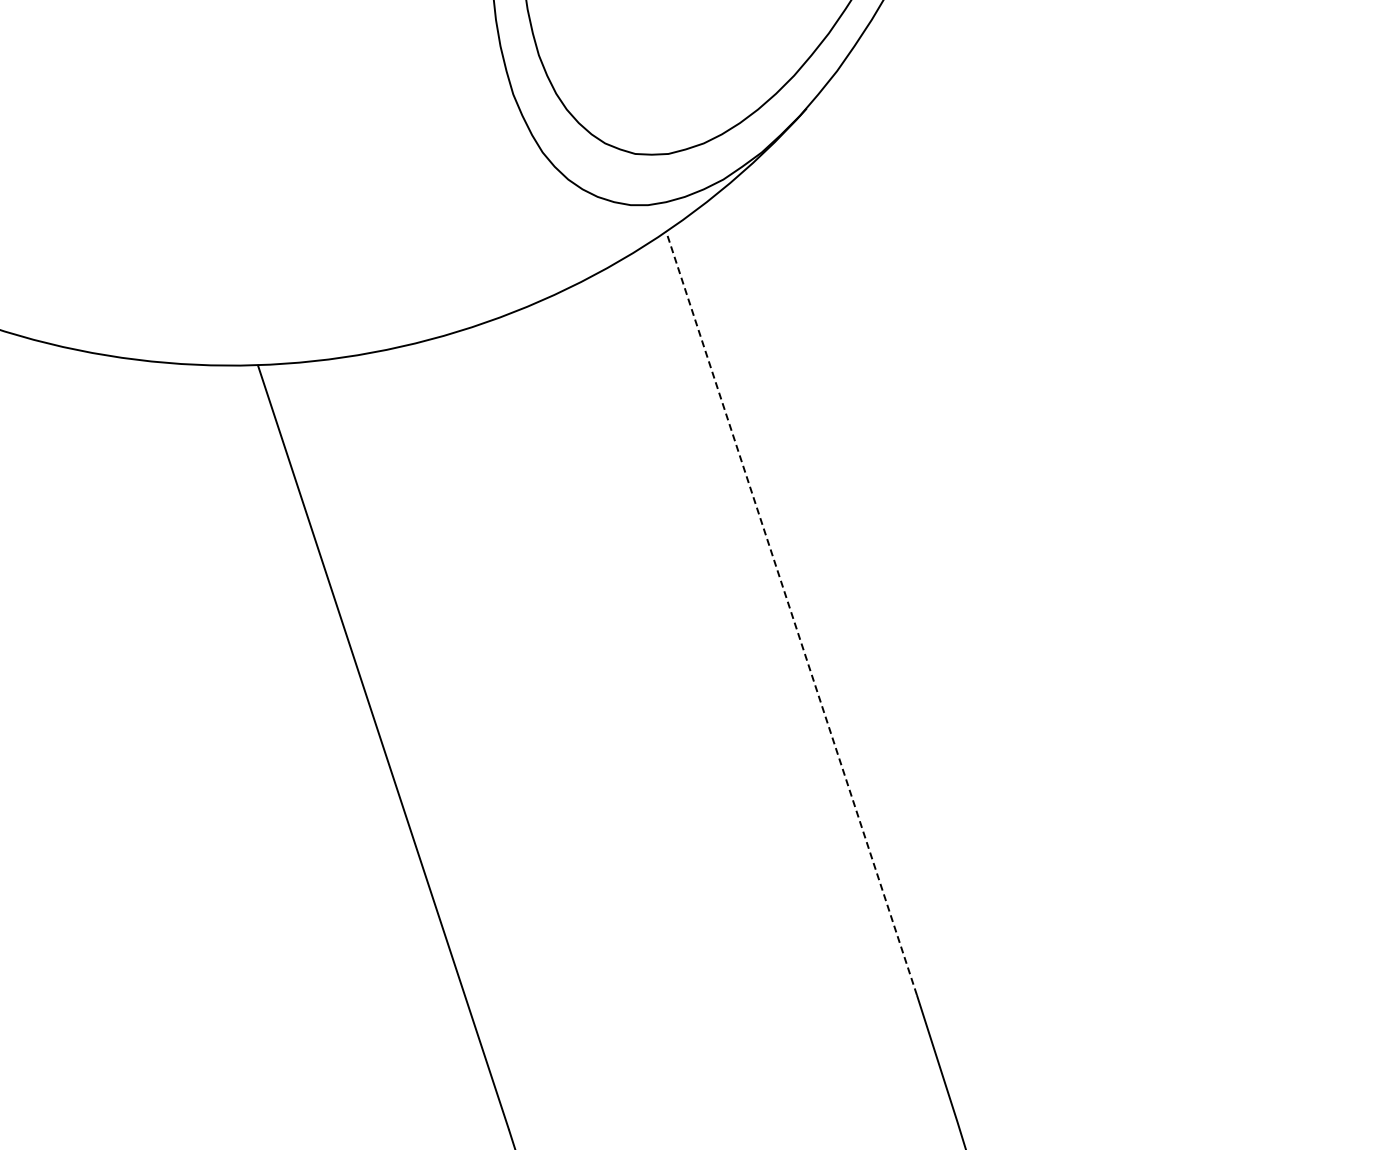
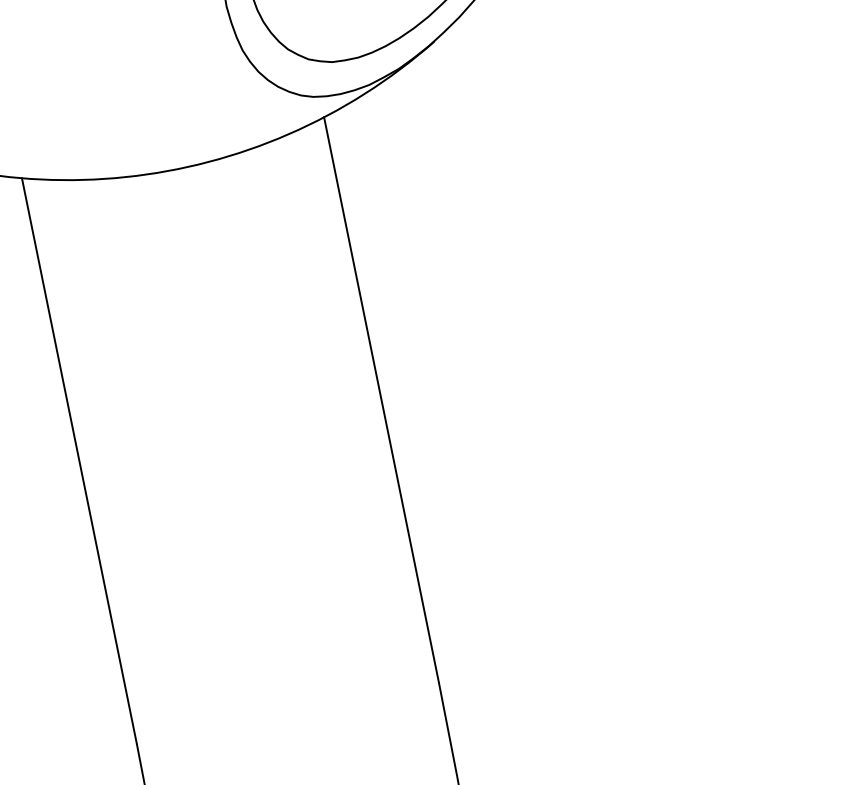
line: (791, 613) -> (381, 399), dashed -> solid

